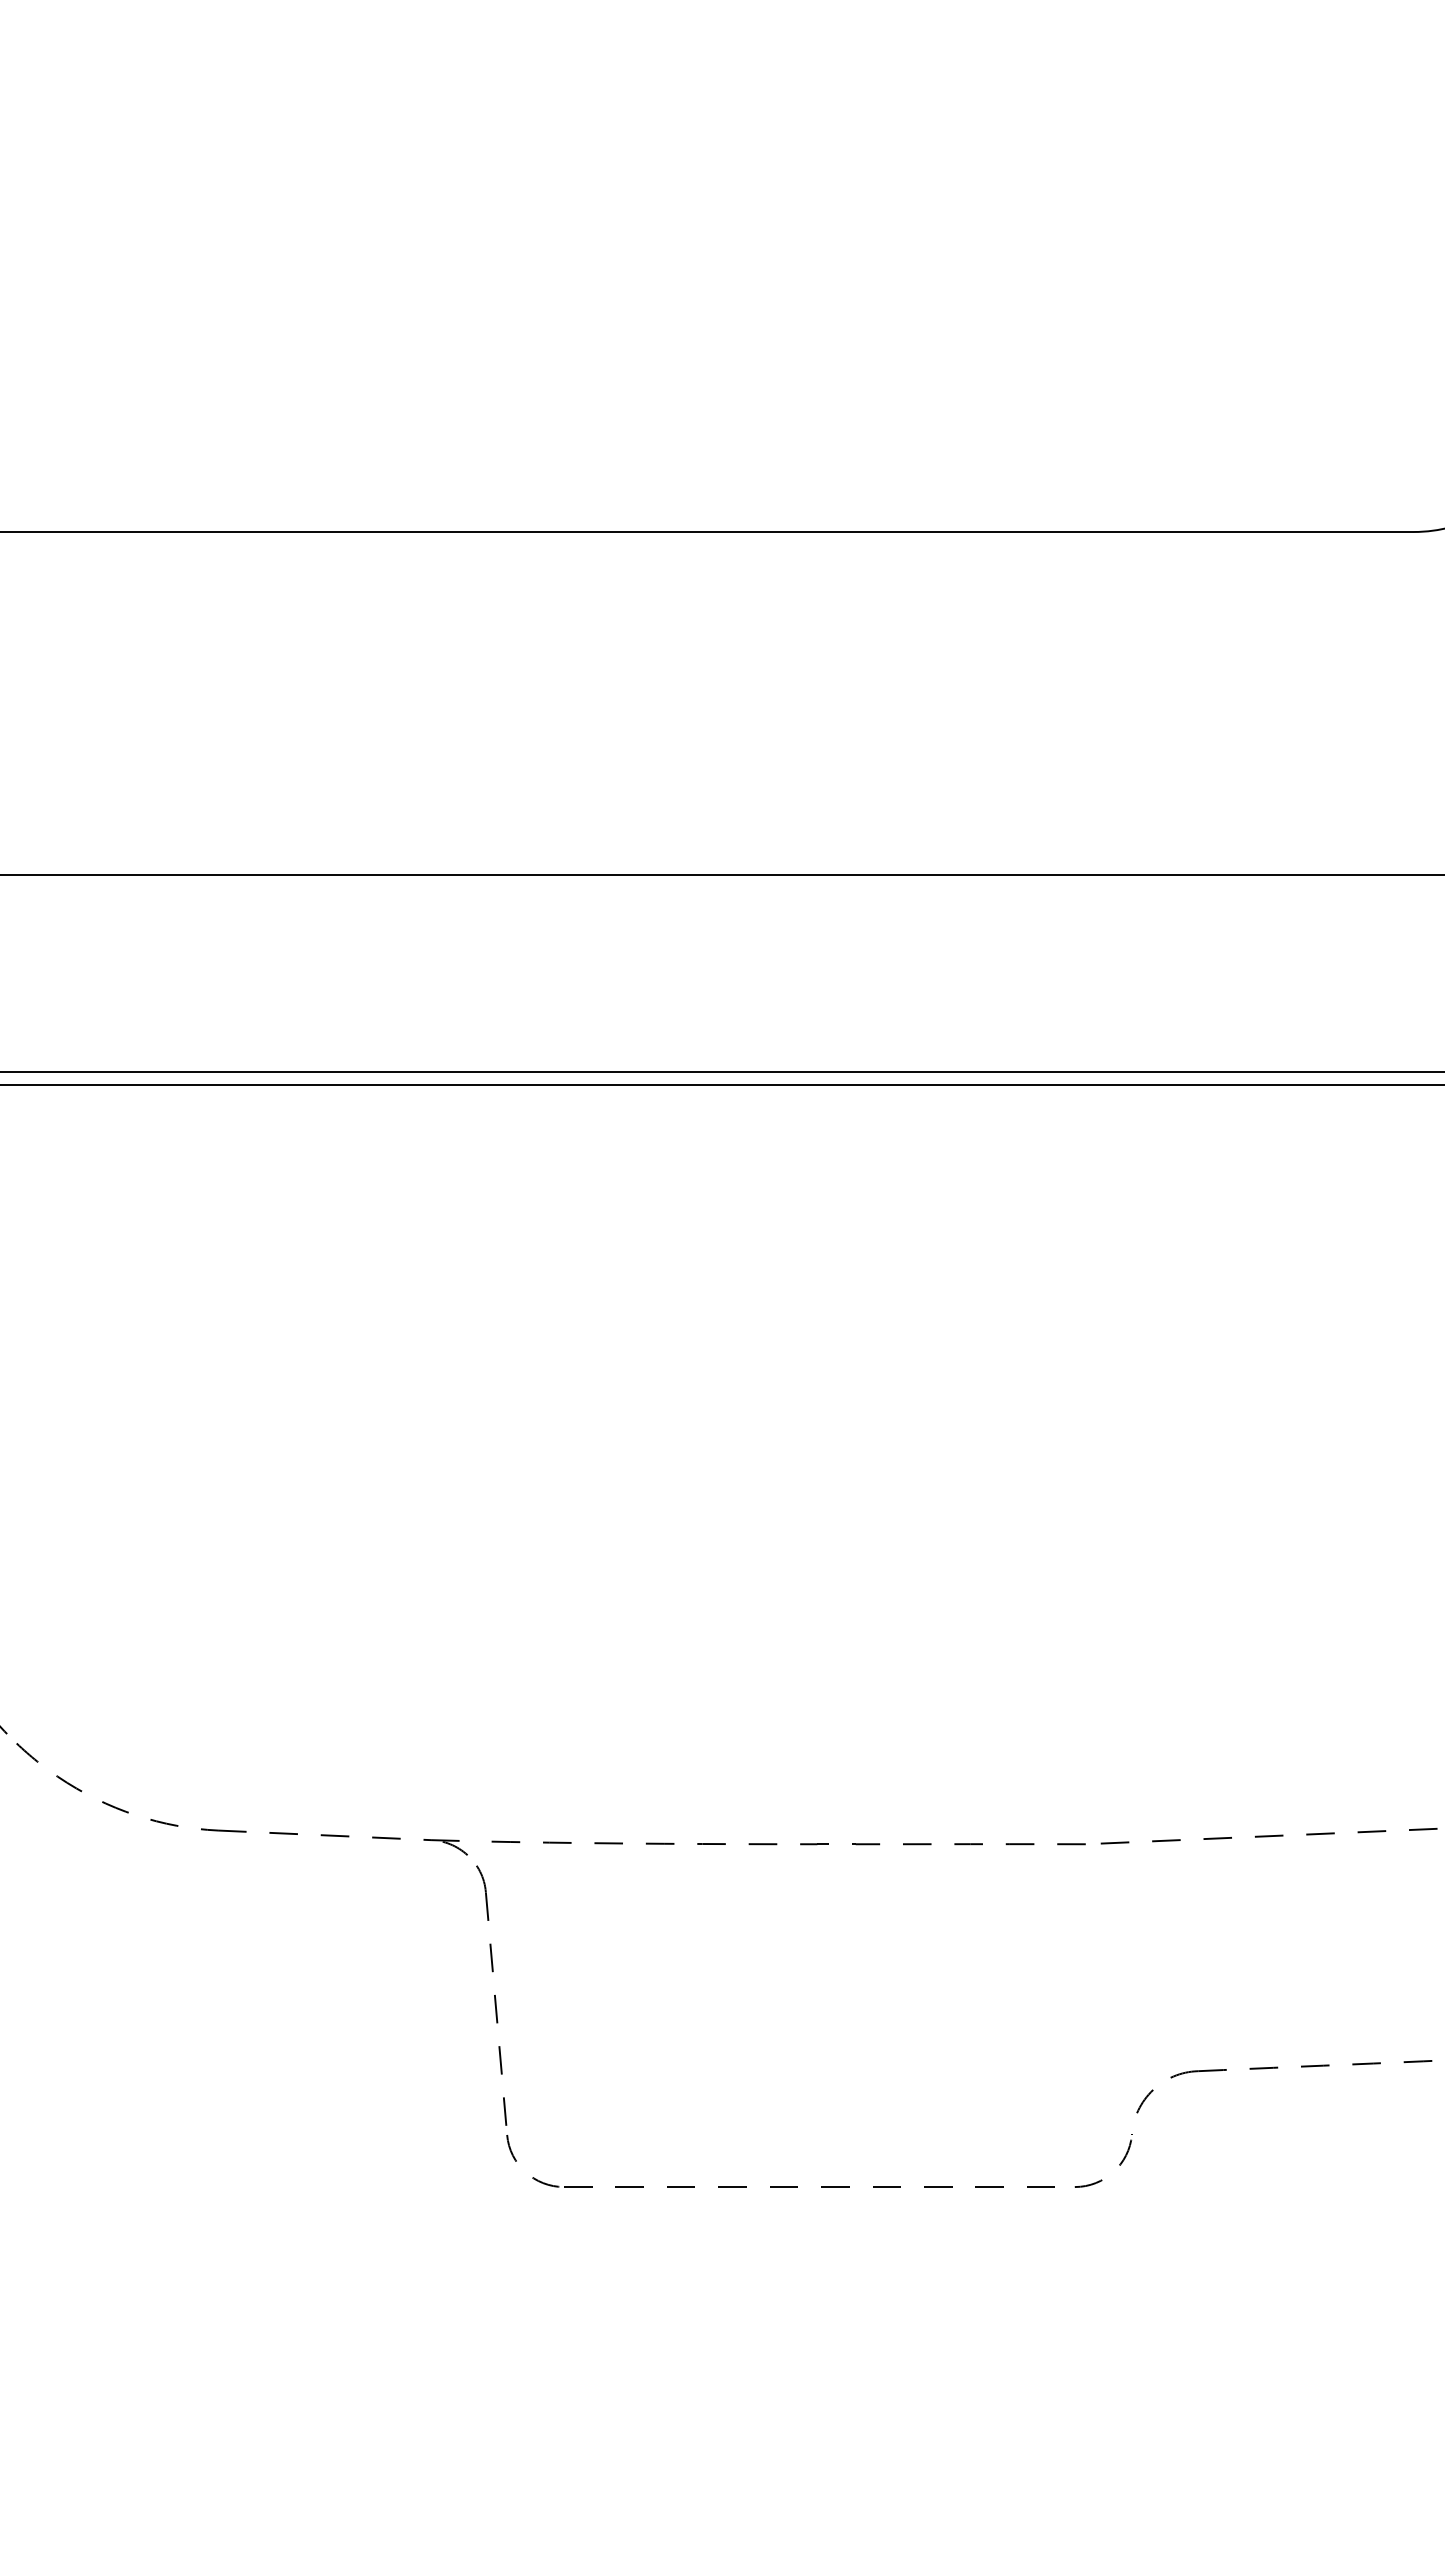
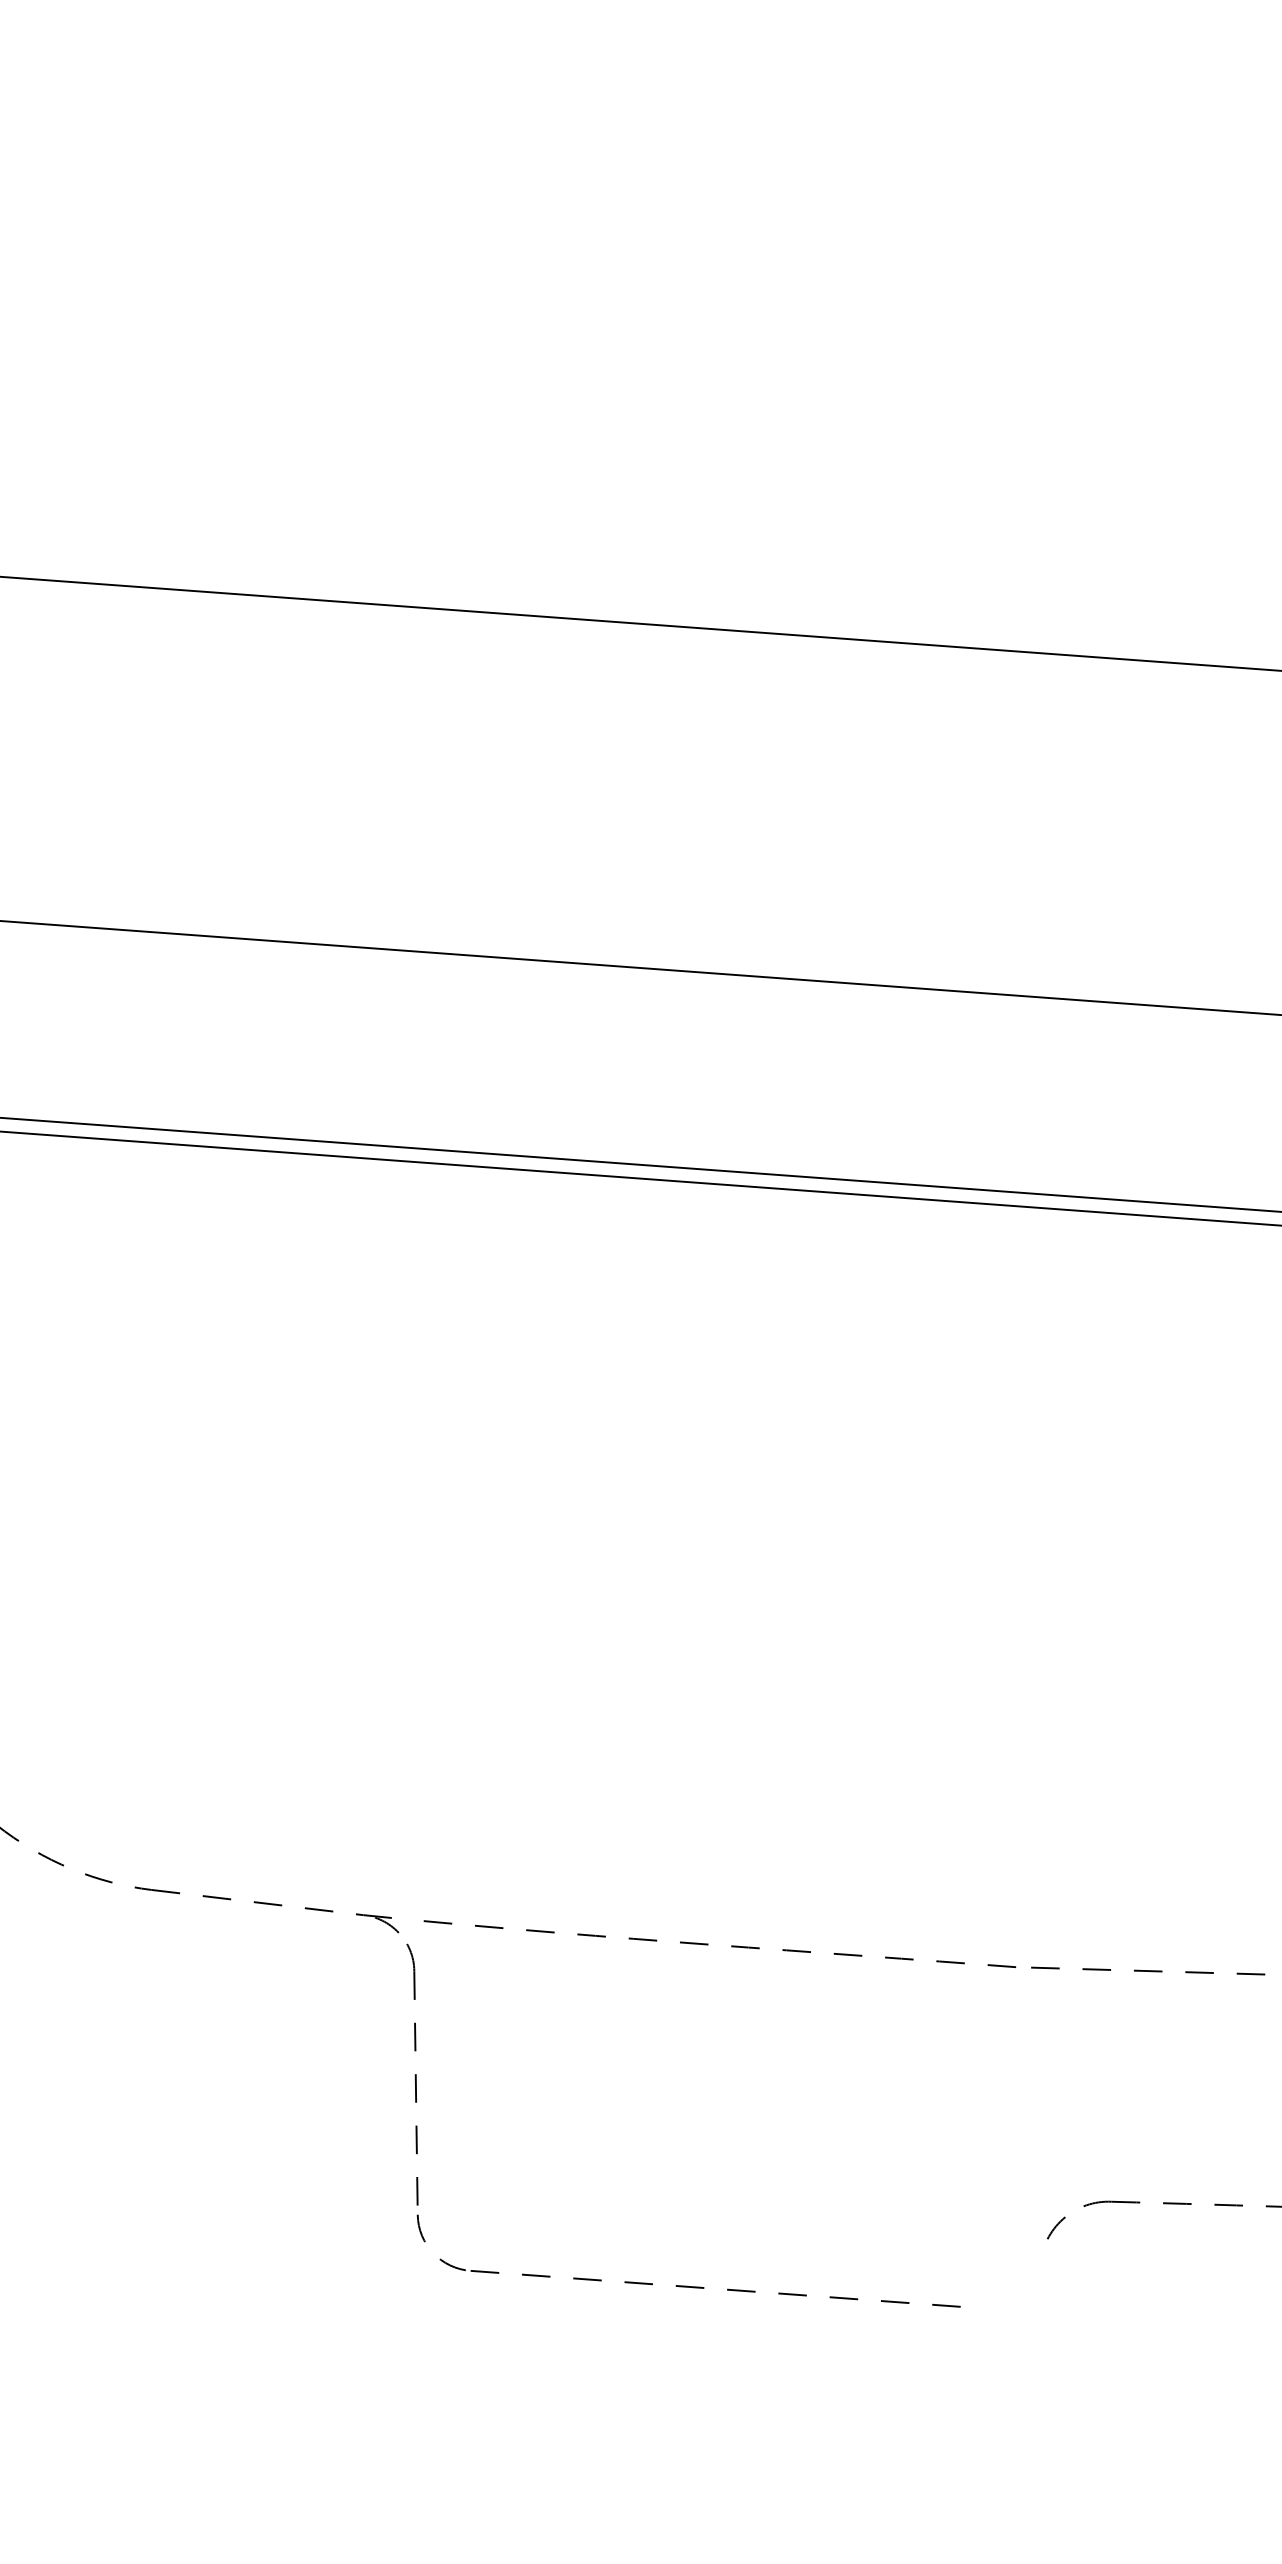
part: (1119, 2163) -> (1026, 2288), removed

